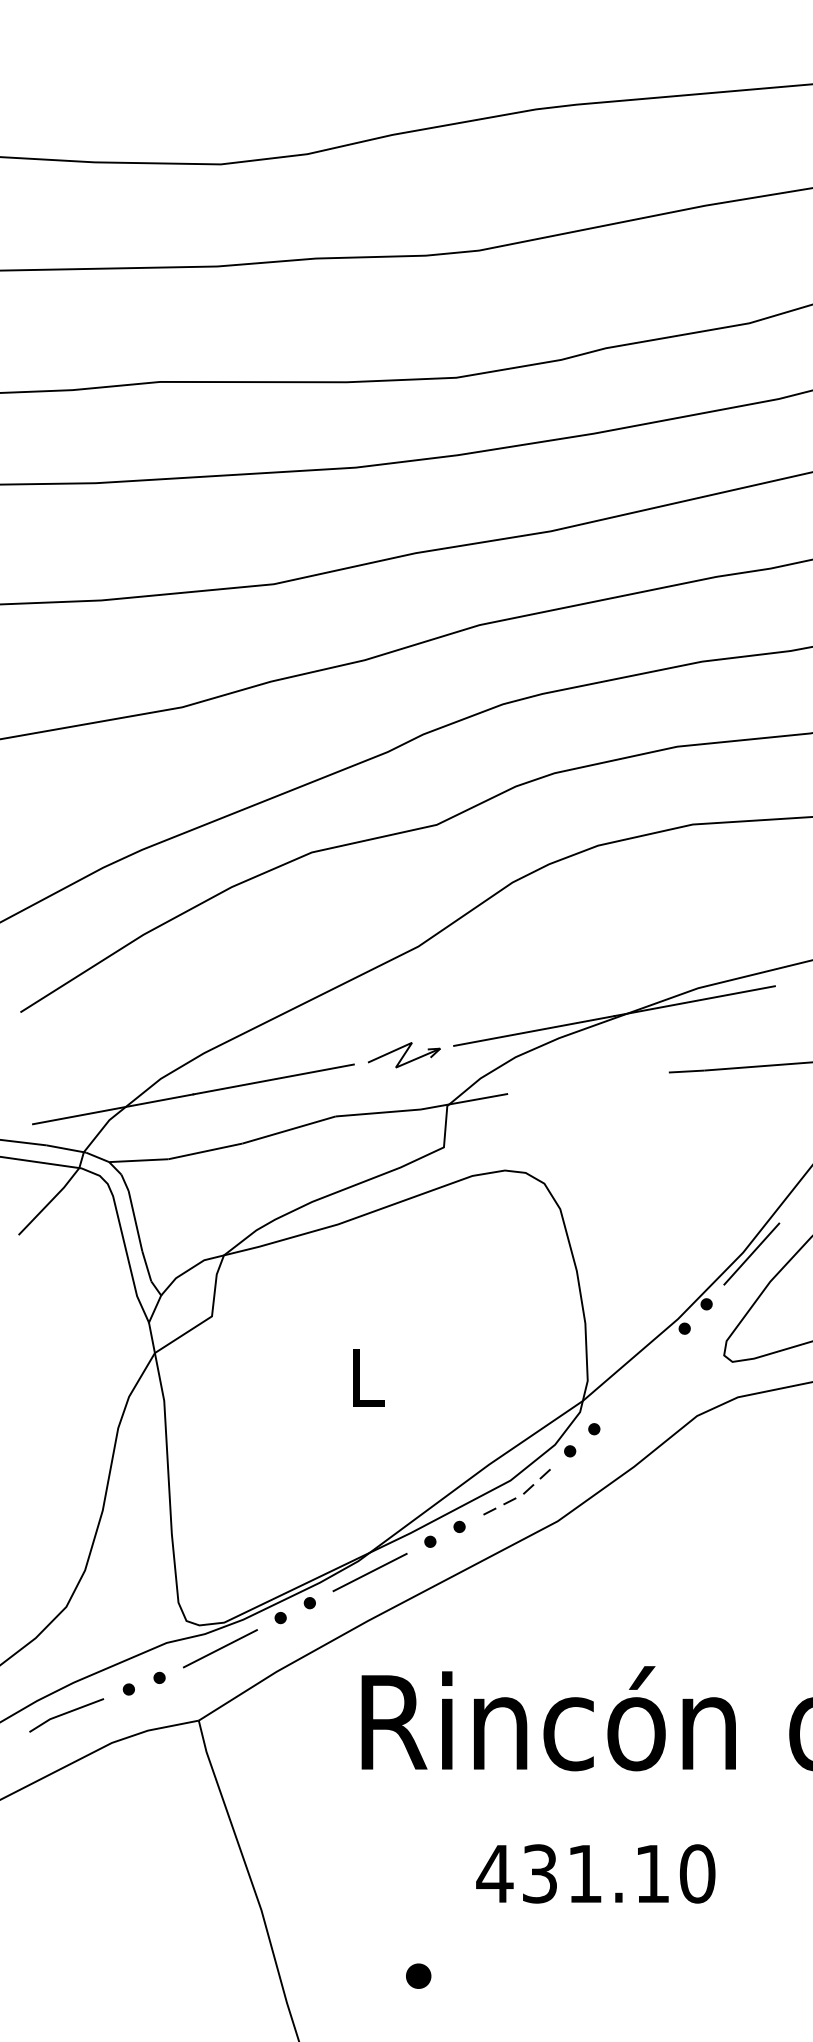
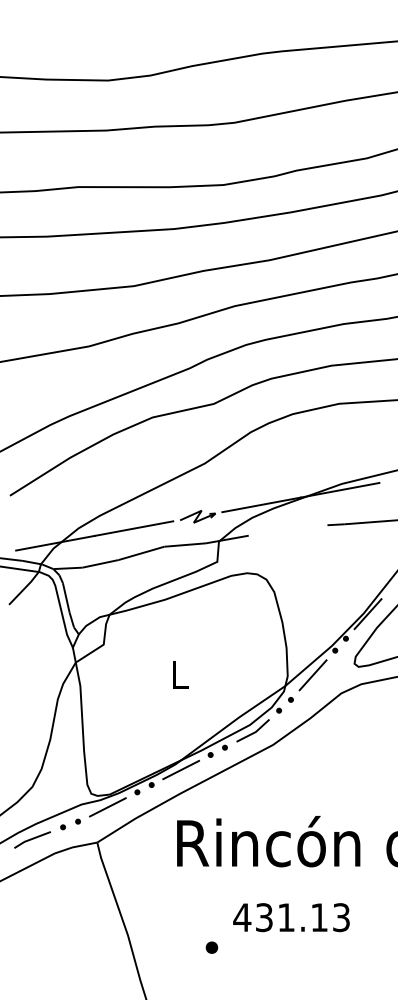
line: (638, 1379) -> (312, 675), added
line: (521, 1495) -> (255, 732), dashed -> solid
text: (697, 1873) -> (341, 917), 431.10 -> 431.13
part: (417, 1975) -> (211, 947), moved

